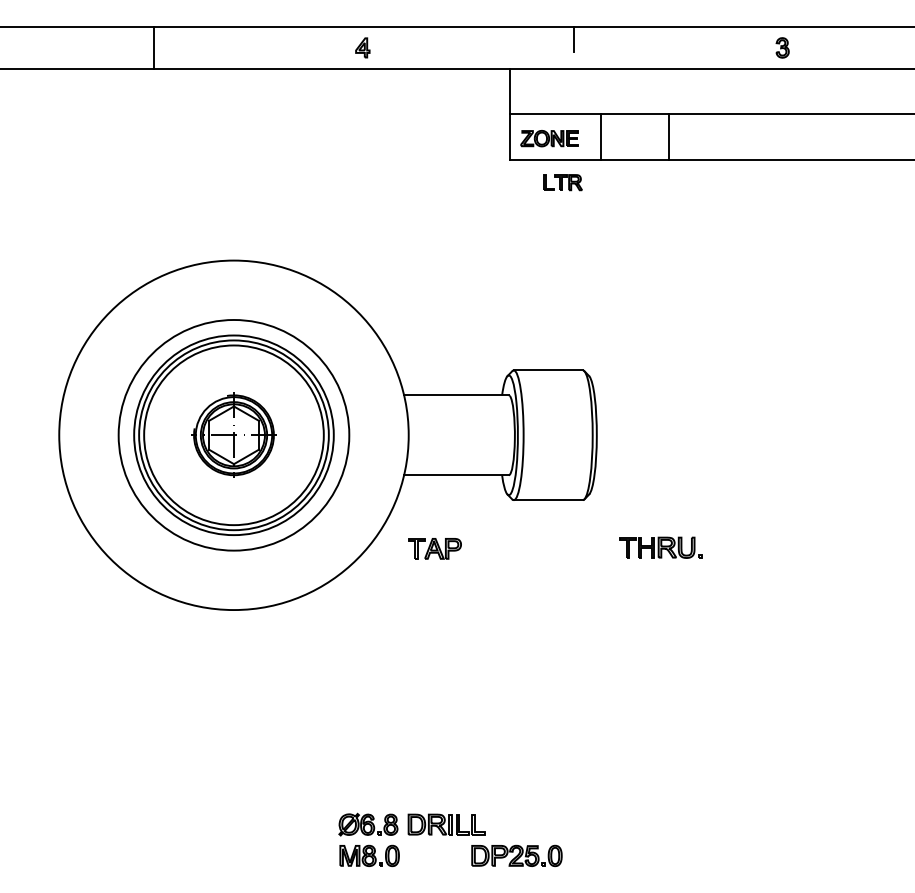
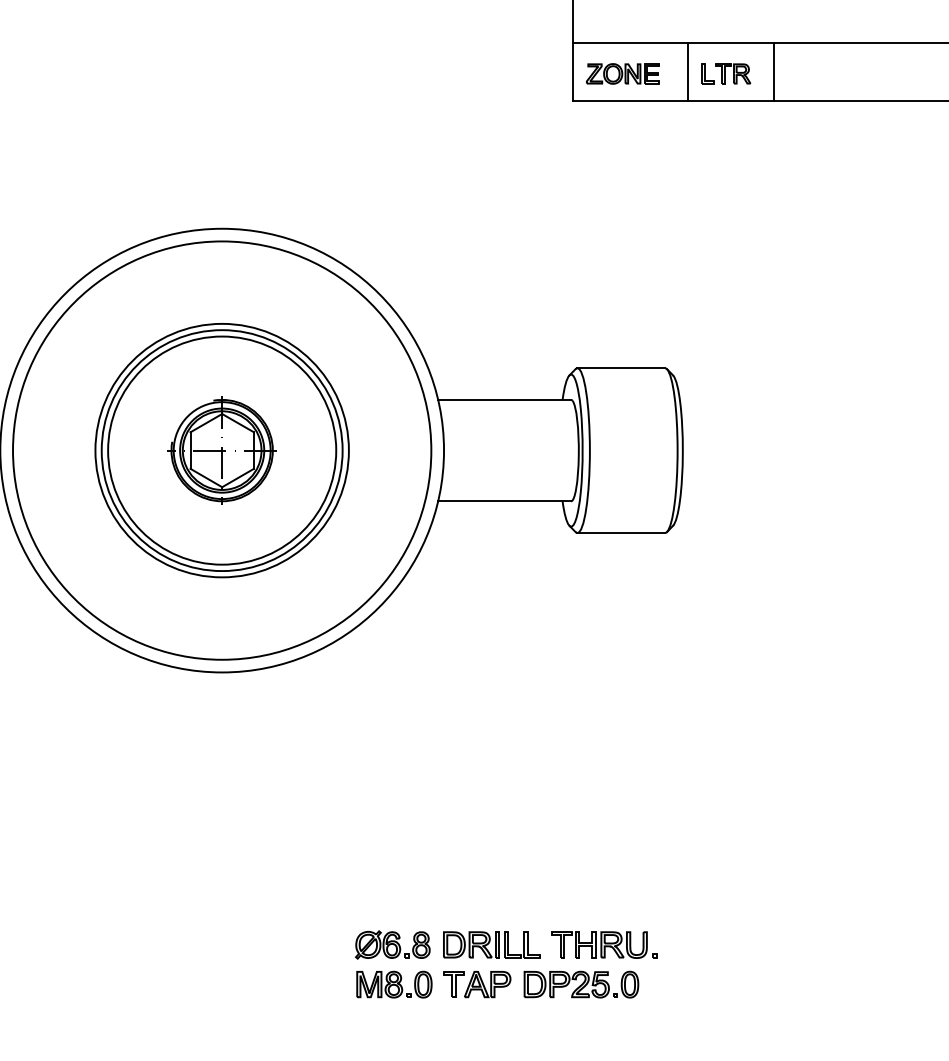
part: (562, 182) -> (725, 73), moved
circle: (233, 435) -> (221, 450), size x1.43
part: (660, 547) -> (603, 944), moved
part: (434, 548) -> (476, 984), moved

